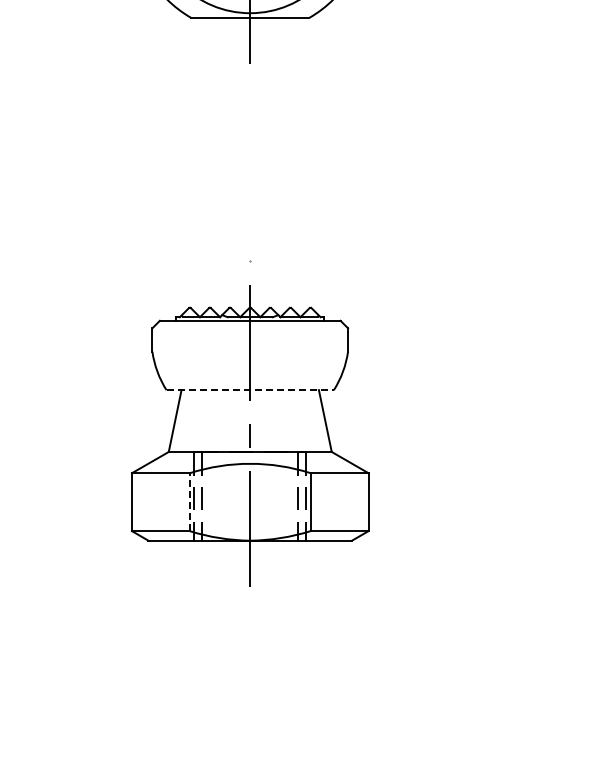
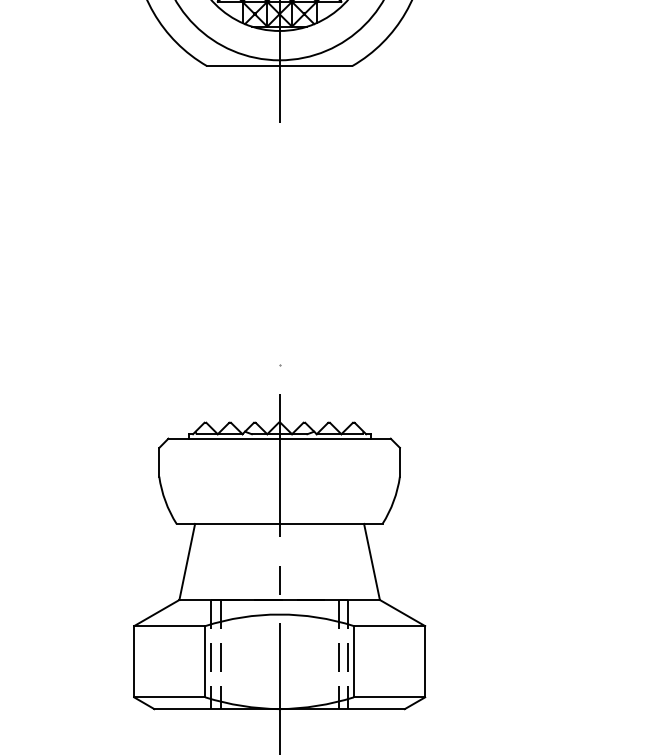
line: (250, 390) -> (279, 524), dashed -> solid
line: (189, 502) -> (204, 662), dashed -> solid

